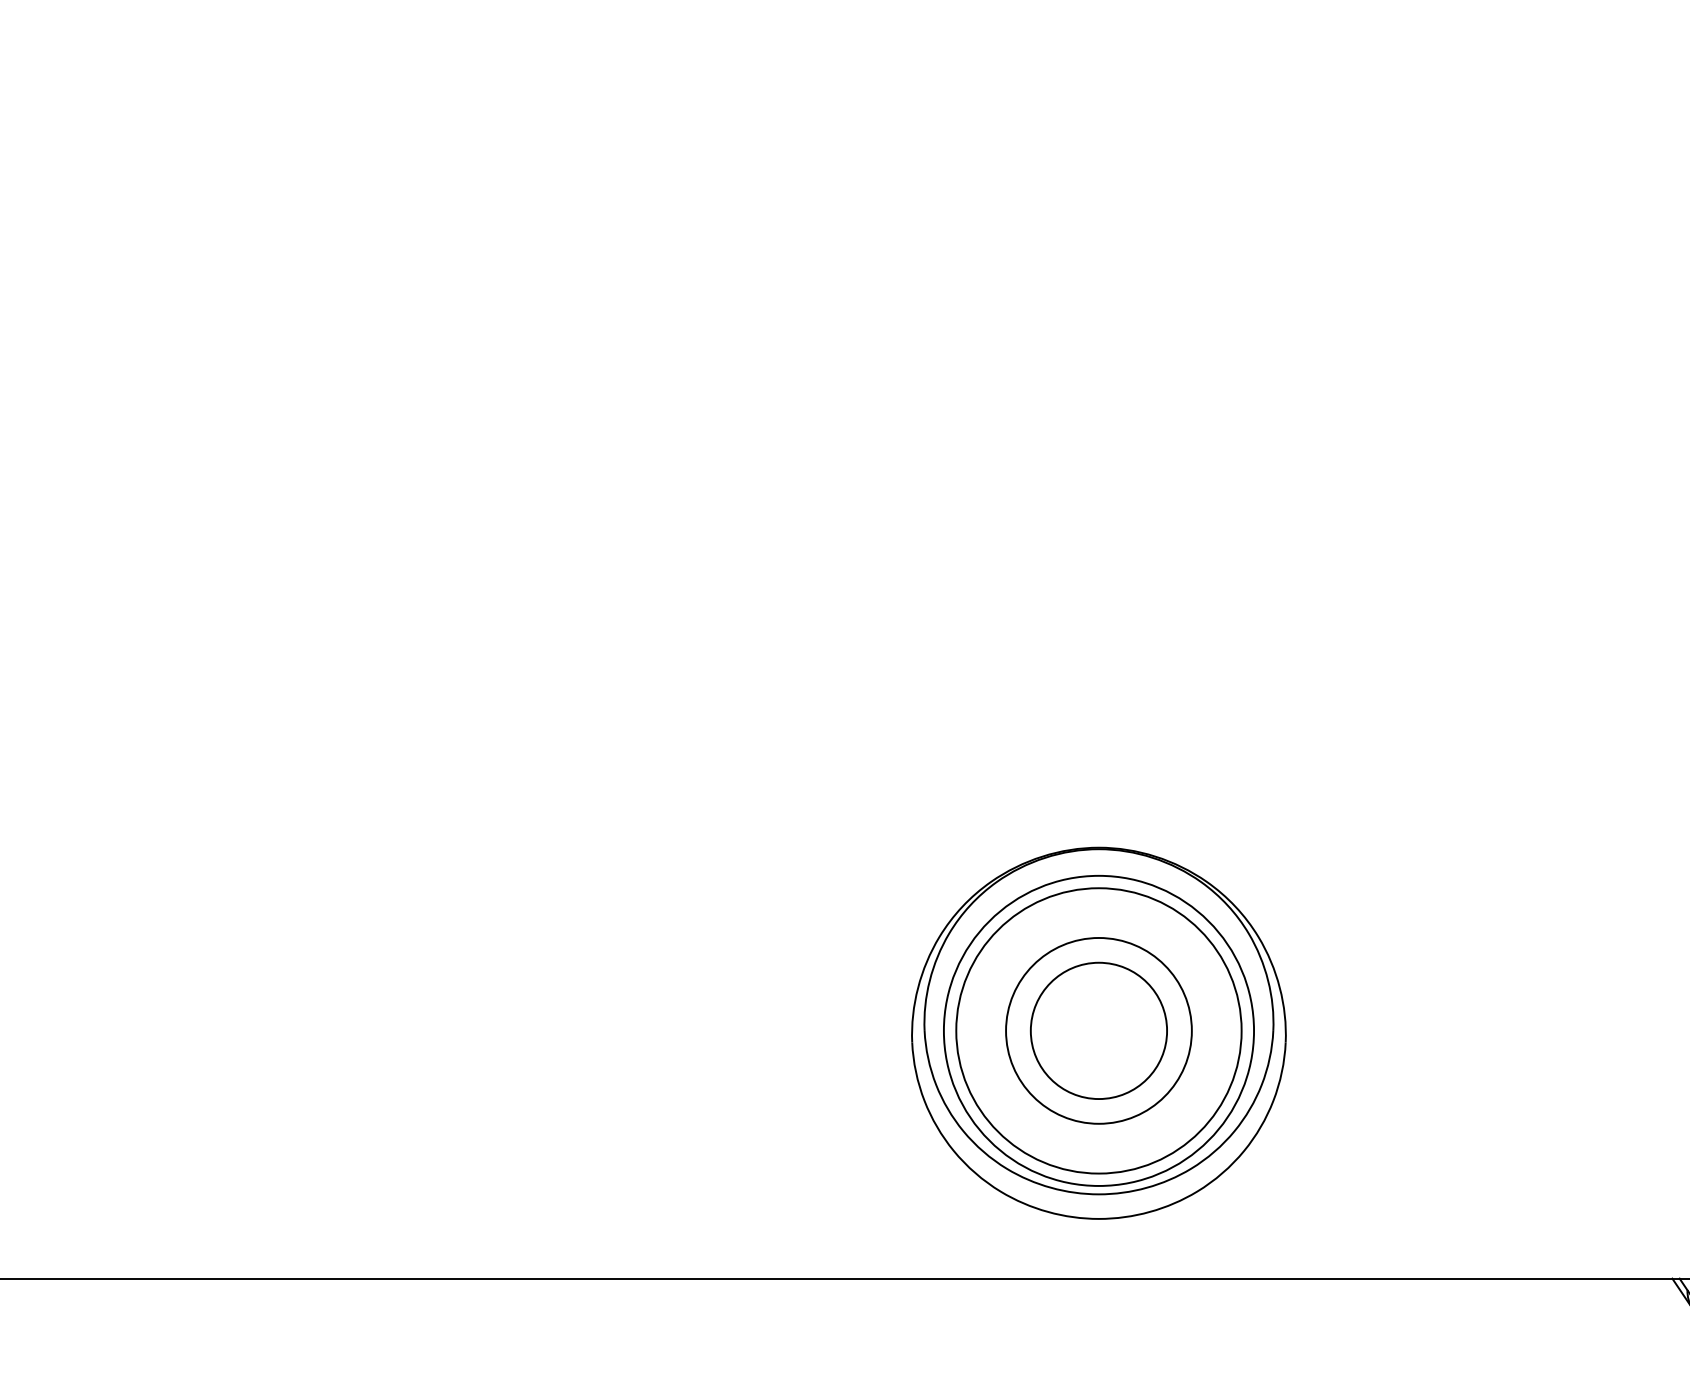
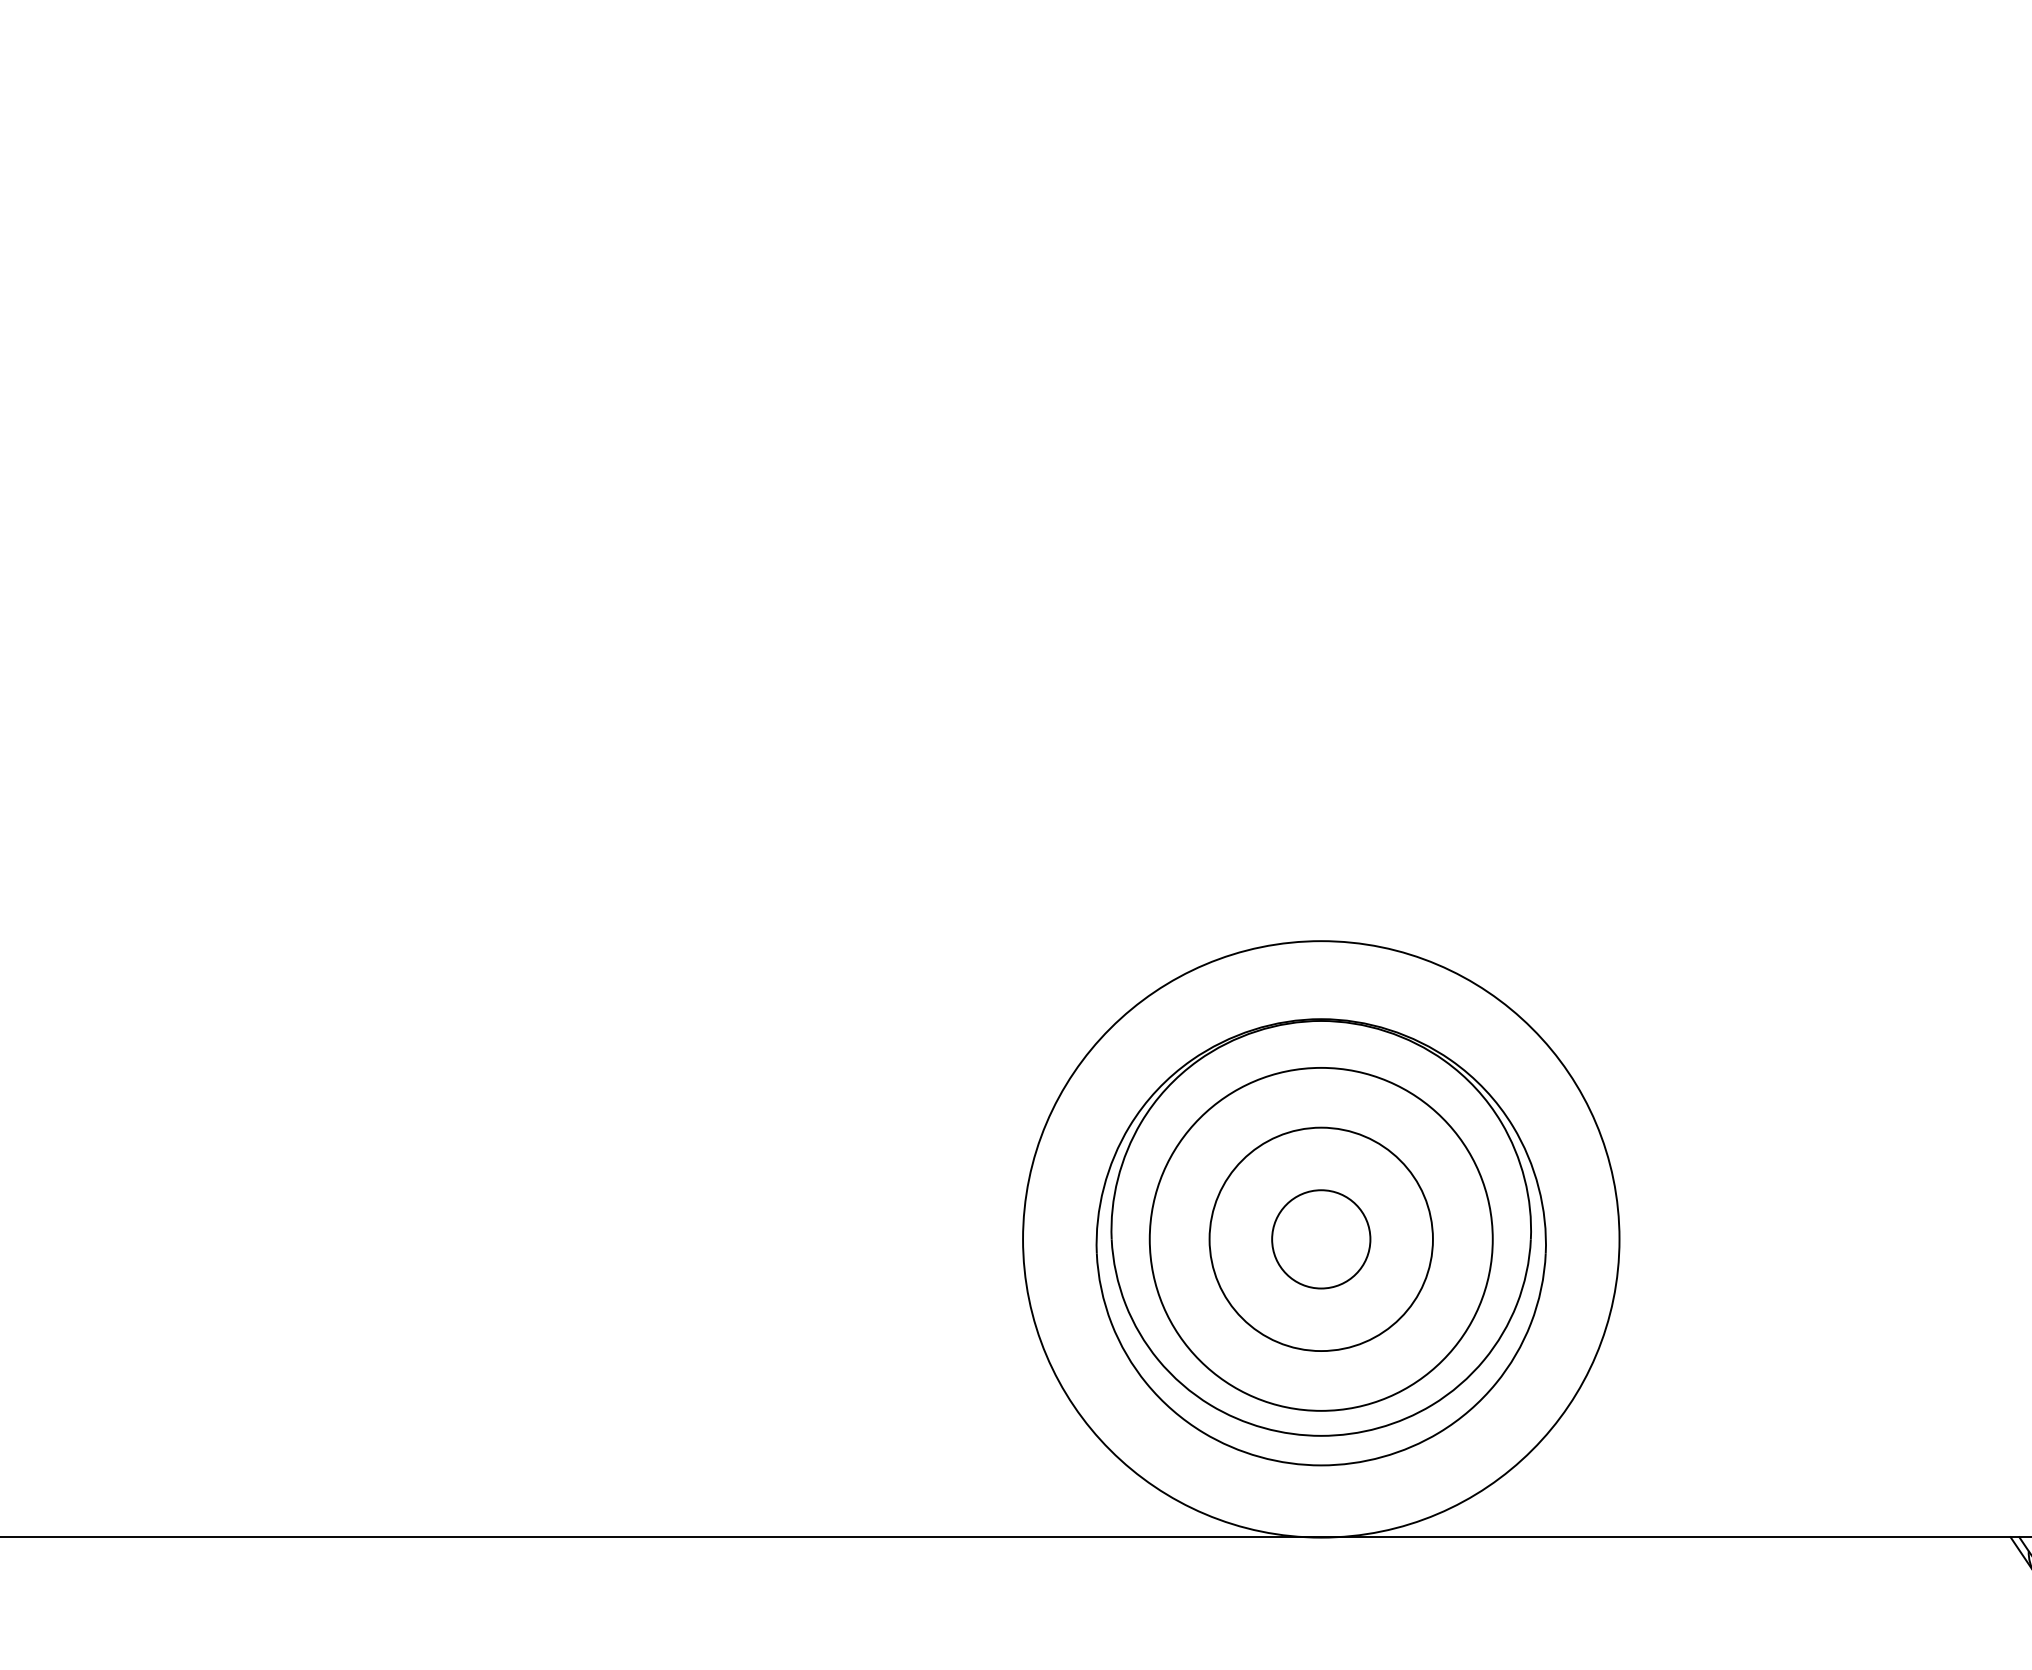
circle: (1098, 1030) -> (1320, 1238), size x1.6
circle: (1099, 1031) -> (1321, 1239), size x0.6

